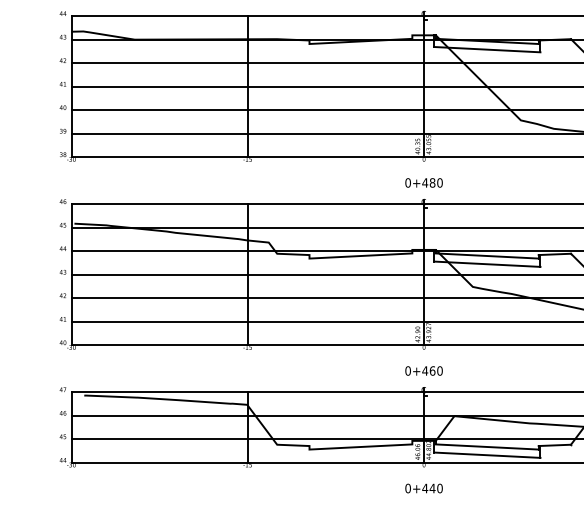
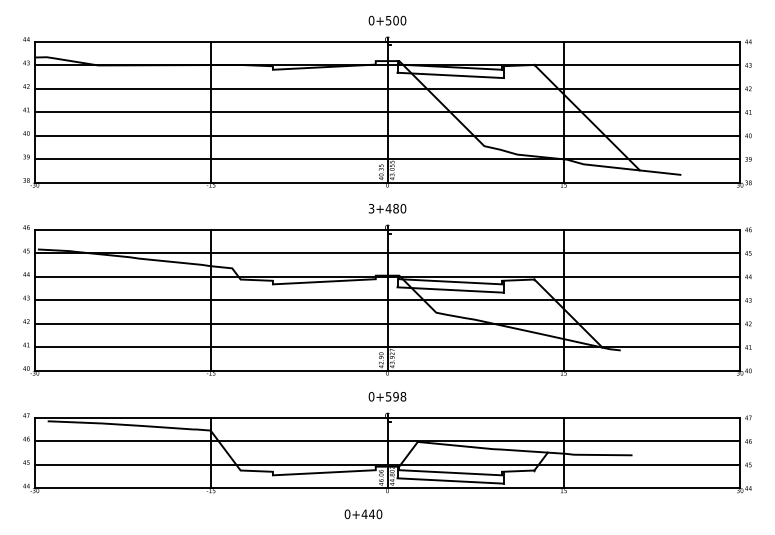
text: (408, 182) -> (371, 208), 0+480 -> 3+480
text: (432, 370) -> (395, 396), 0+460 -> 0+598
text: (424, 488) -> (363, 514), moved

